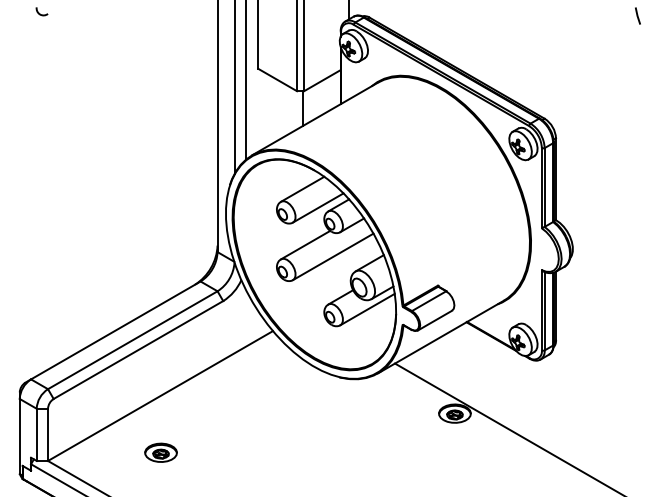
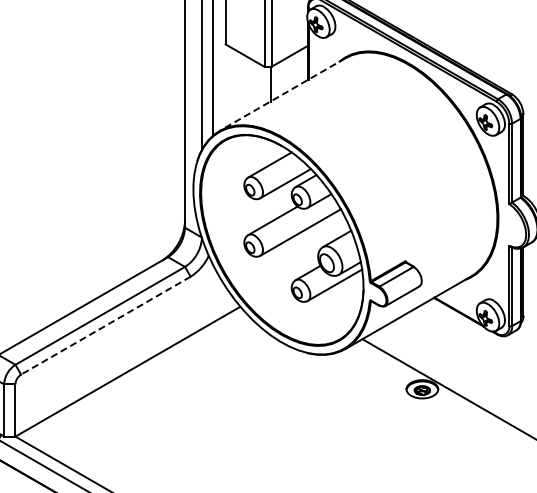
line: (315, 119) -> (282, 95), solid -> dashed
line: (138, 350) -> (105, 326), solid -> dashed
part: (160, 452) -> (127, 428), removed

